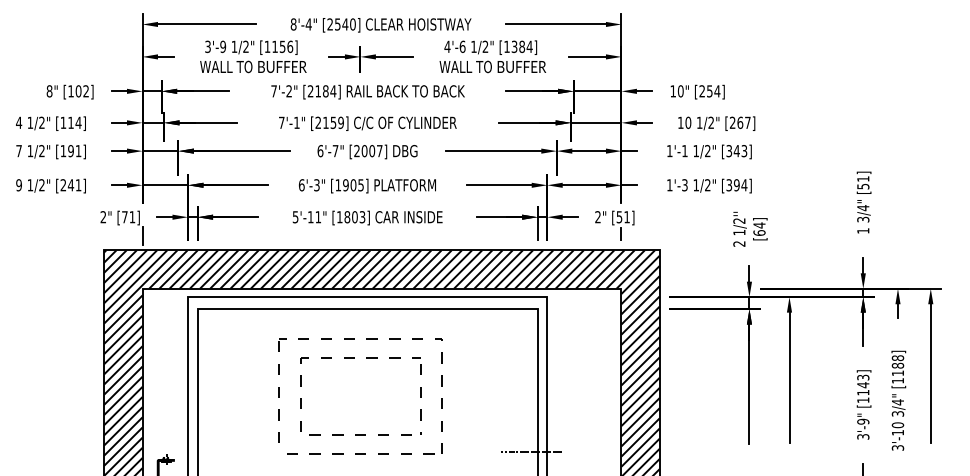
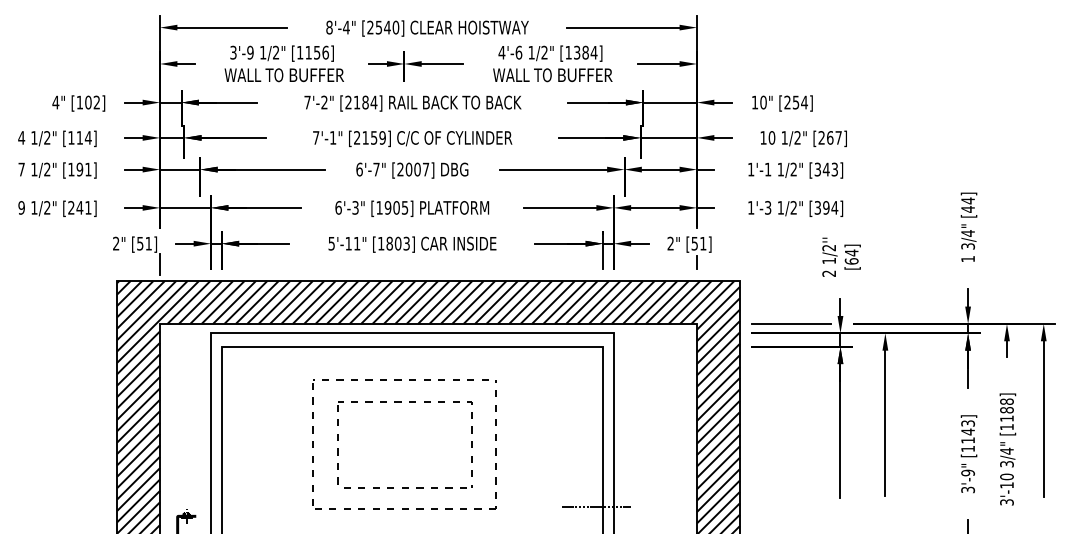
text: (49, 91) -> (55, 102), 8" -> 4"
text: (863, 182) -> (968, 204), [51] -> [44]
text: (125, 217) -> (140, 243), [71] -> [51]
line: (705, 288) -> (791, 323), added

